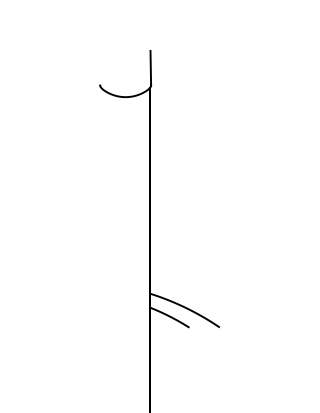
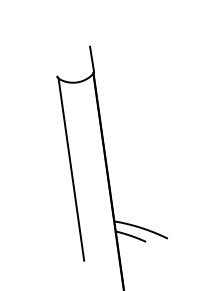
line: (101, 214) -> (71, 169), added

